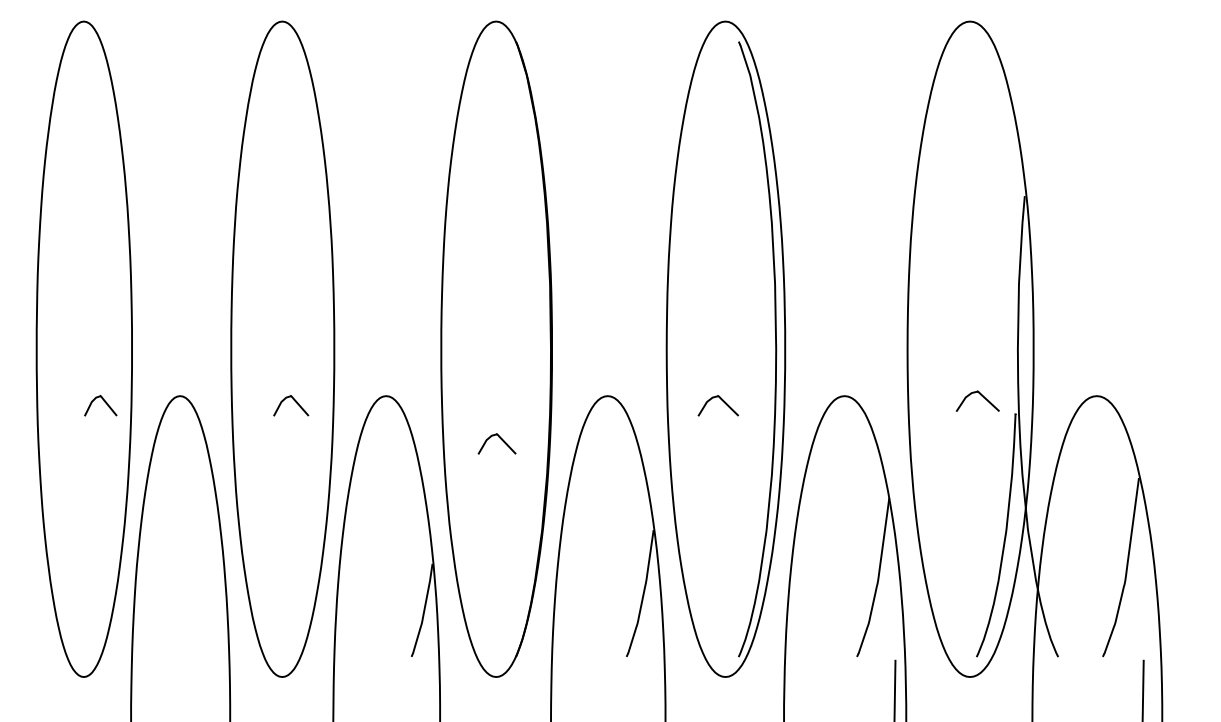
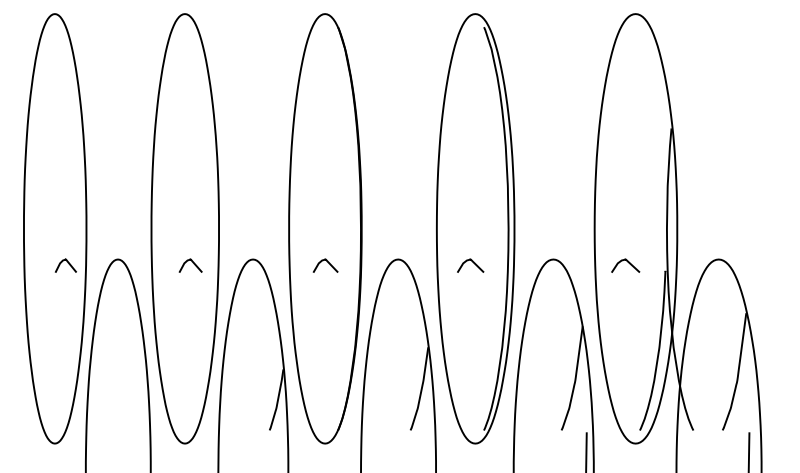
curve: (980, 396) -> (627, 262), moved
curve: (499, 438) -> (327, 262), moved

